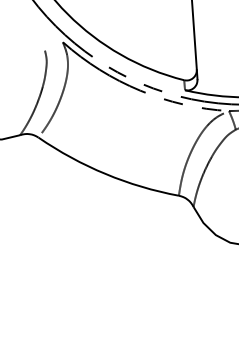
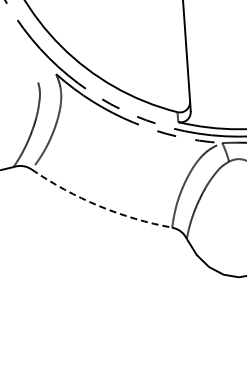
arc: (105, 173) -> (98, 205), solid -> dashed

